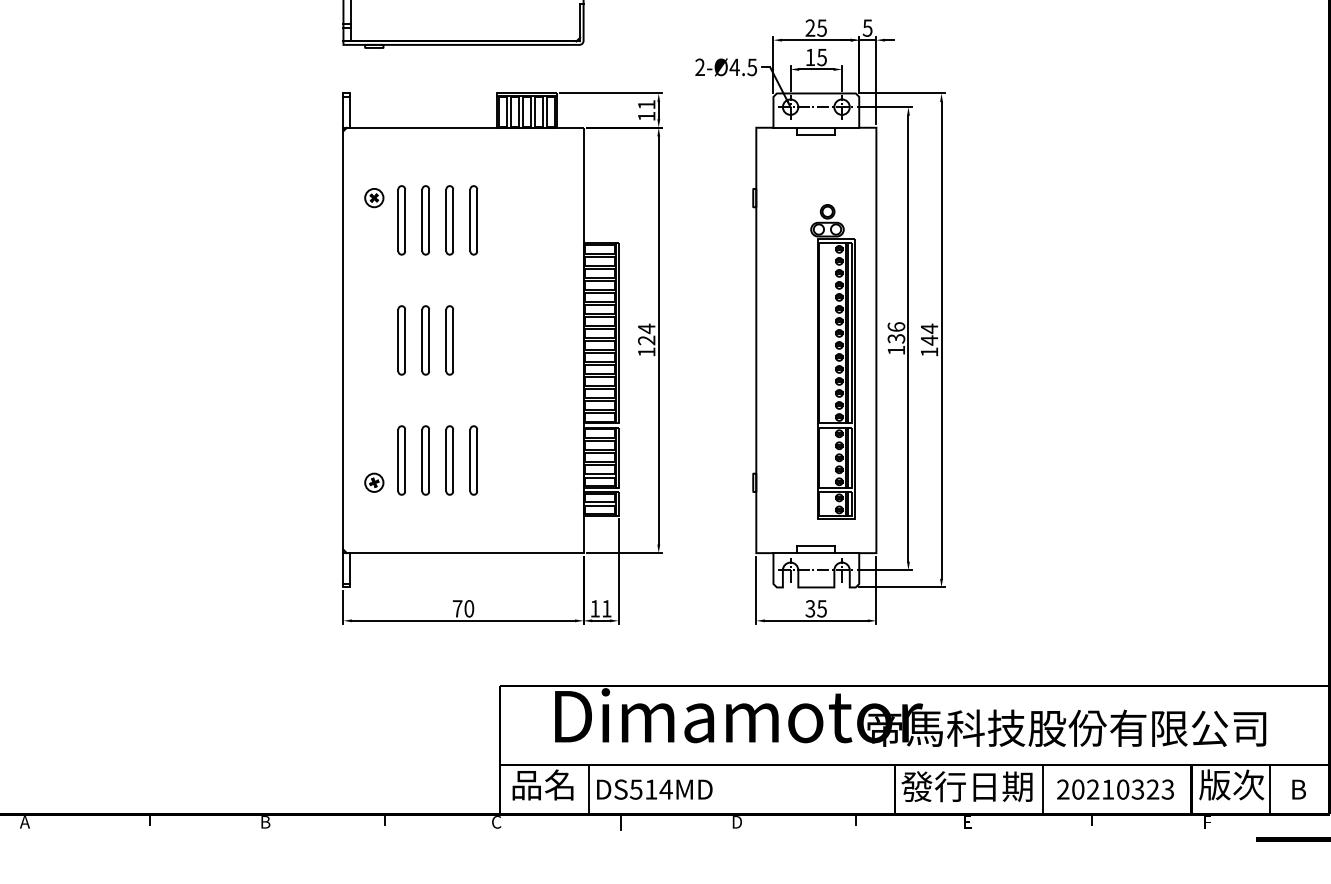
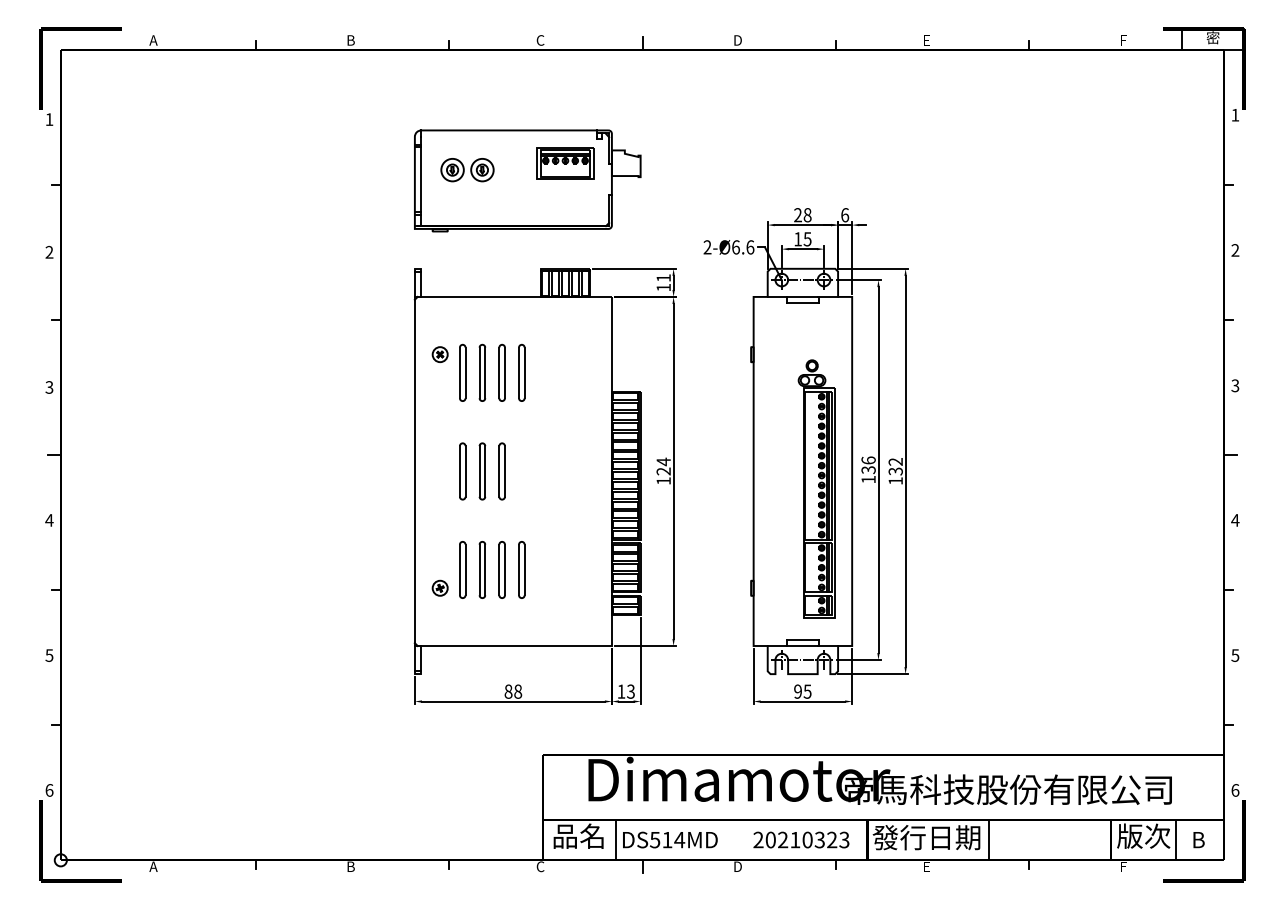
text: (821, 28) -> (807, 215), 25 -> 28
text: (868, 28) -> (845, 215), 5 -> 6
text: (742, 67) -> (742, 247), 2-Ø4.5 -> 2-Ø6.6
text: (929, 334) -> (895, 466), 144 -> 132
text: (463, 608) -> (513, 691), 70 -> 88
text: (606, 608) -> (630, 691), 11 -> 13
text: (809, 608) -> (797, 691), 35 -> 95
text: (1115, 788) -> (801, 839), moved

